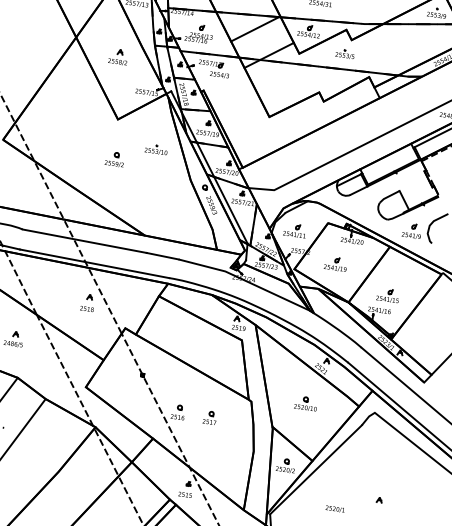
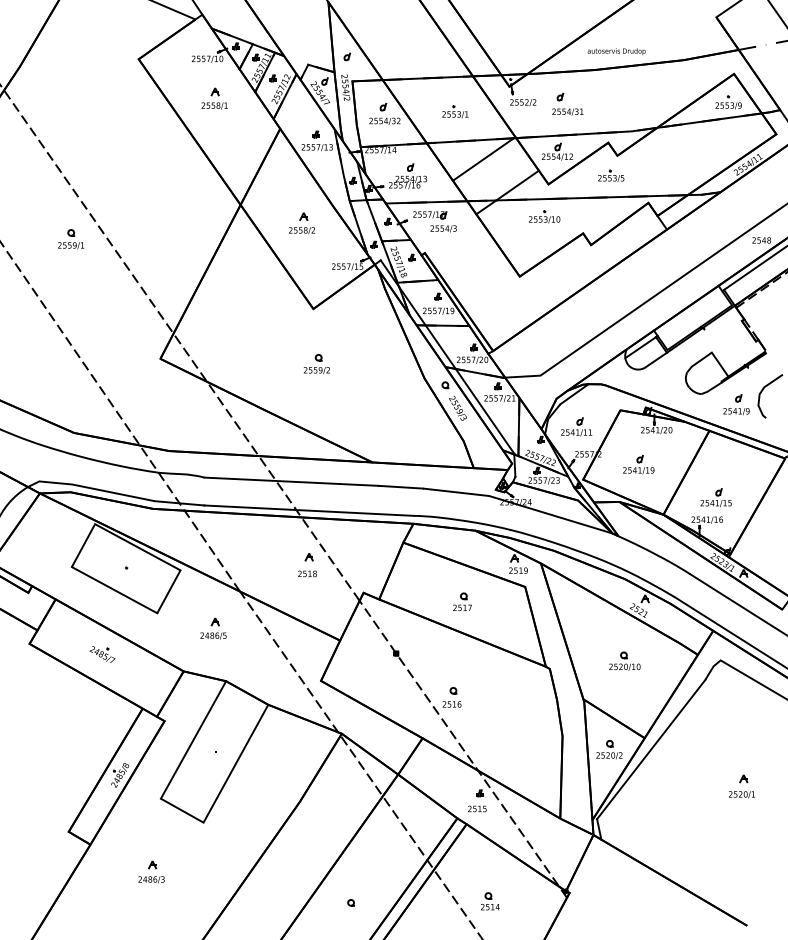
part: (156, 149) -> (544, 216), moved
part: (210, 417) -> (462, 601), moved
text: (334, 509) -> (741, 794), moved

